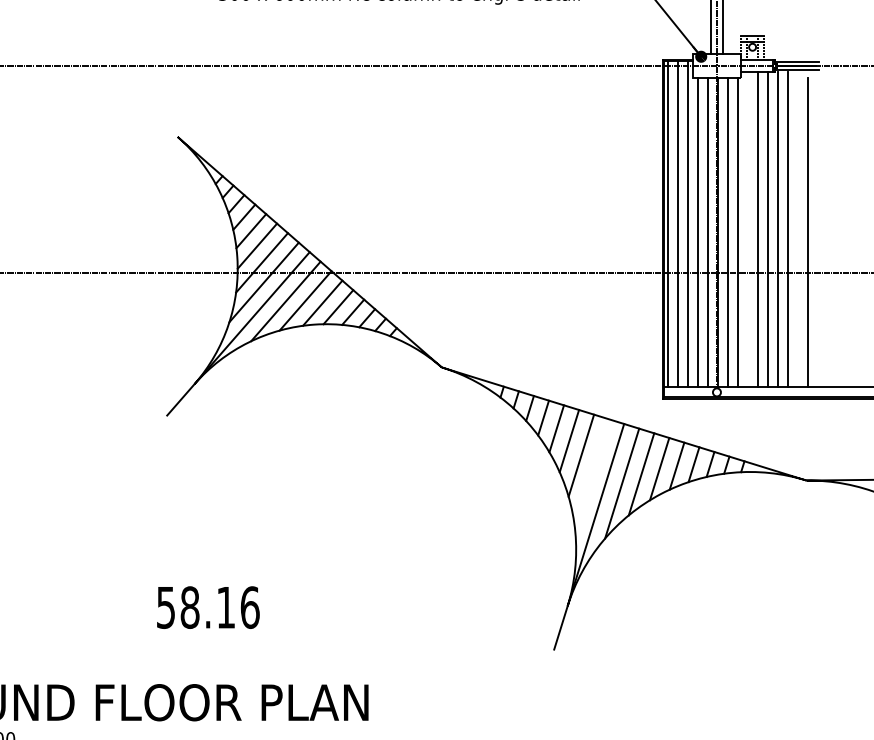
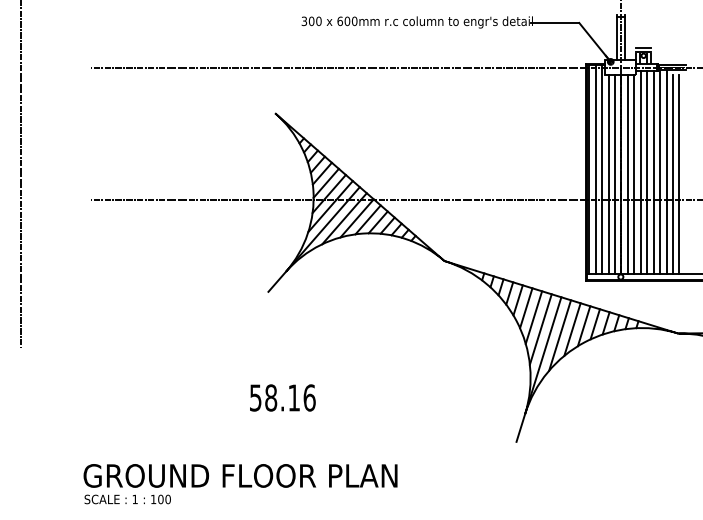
line: (747, 229) -> (640, 172), added
line: (797, 232) -> (672, 174), added
line: (591, 474) -> (540, 329), added
text: (207, 606) -> (282, 397), moved

